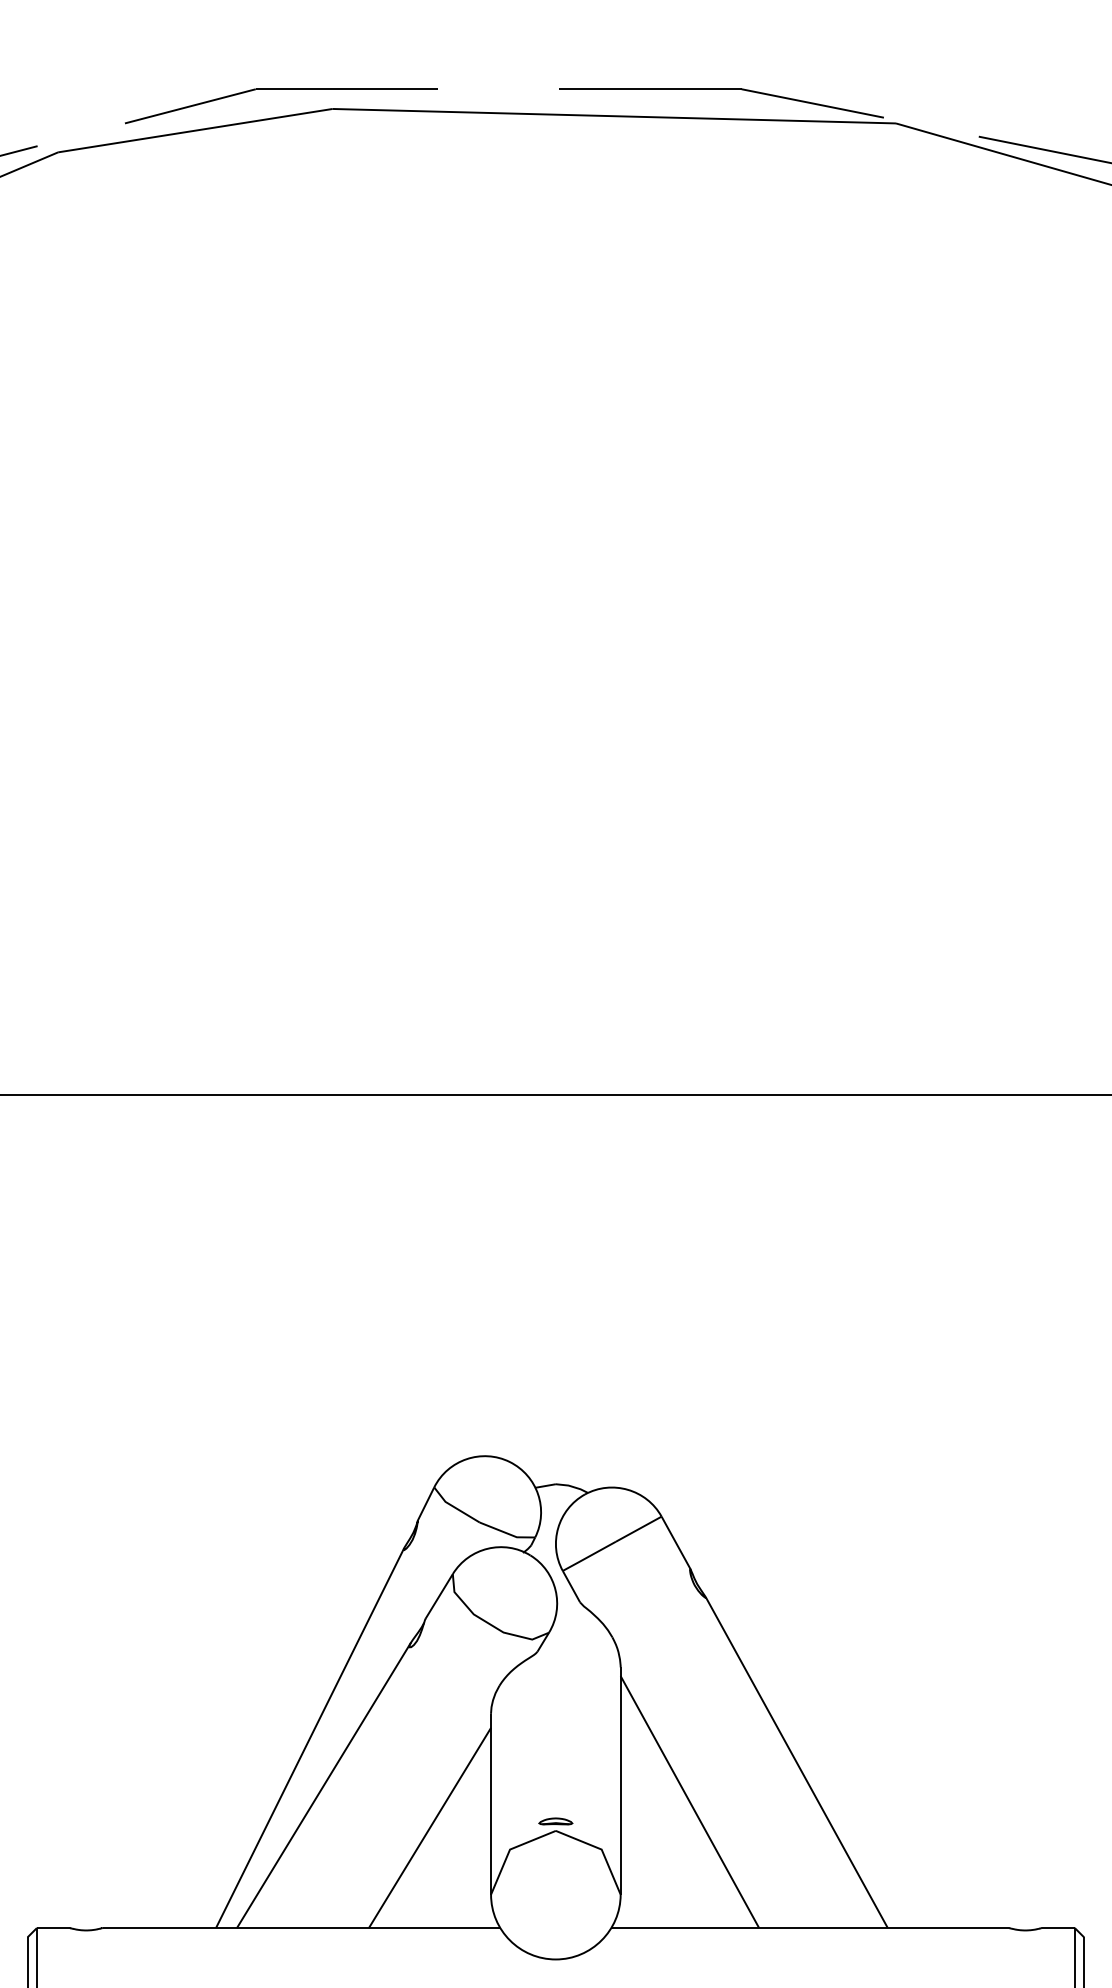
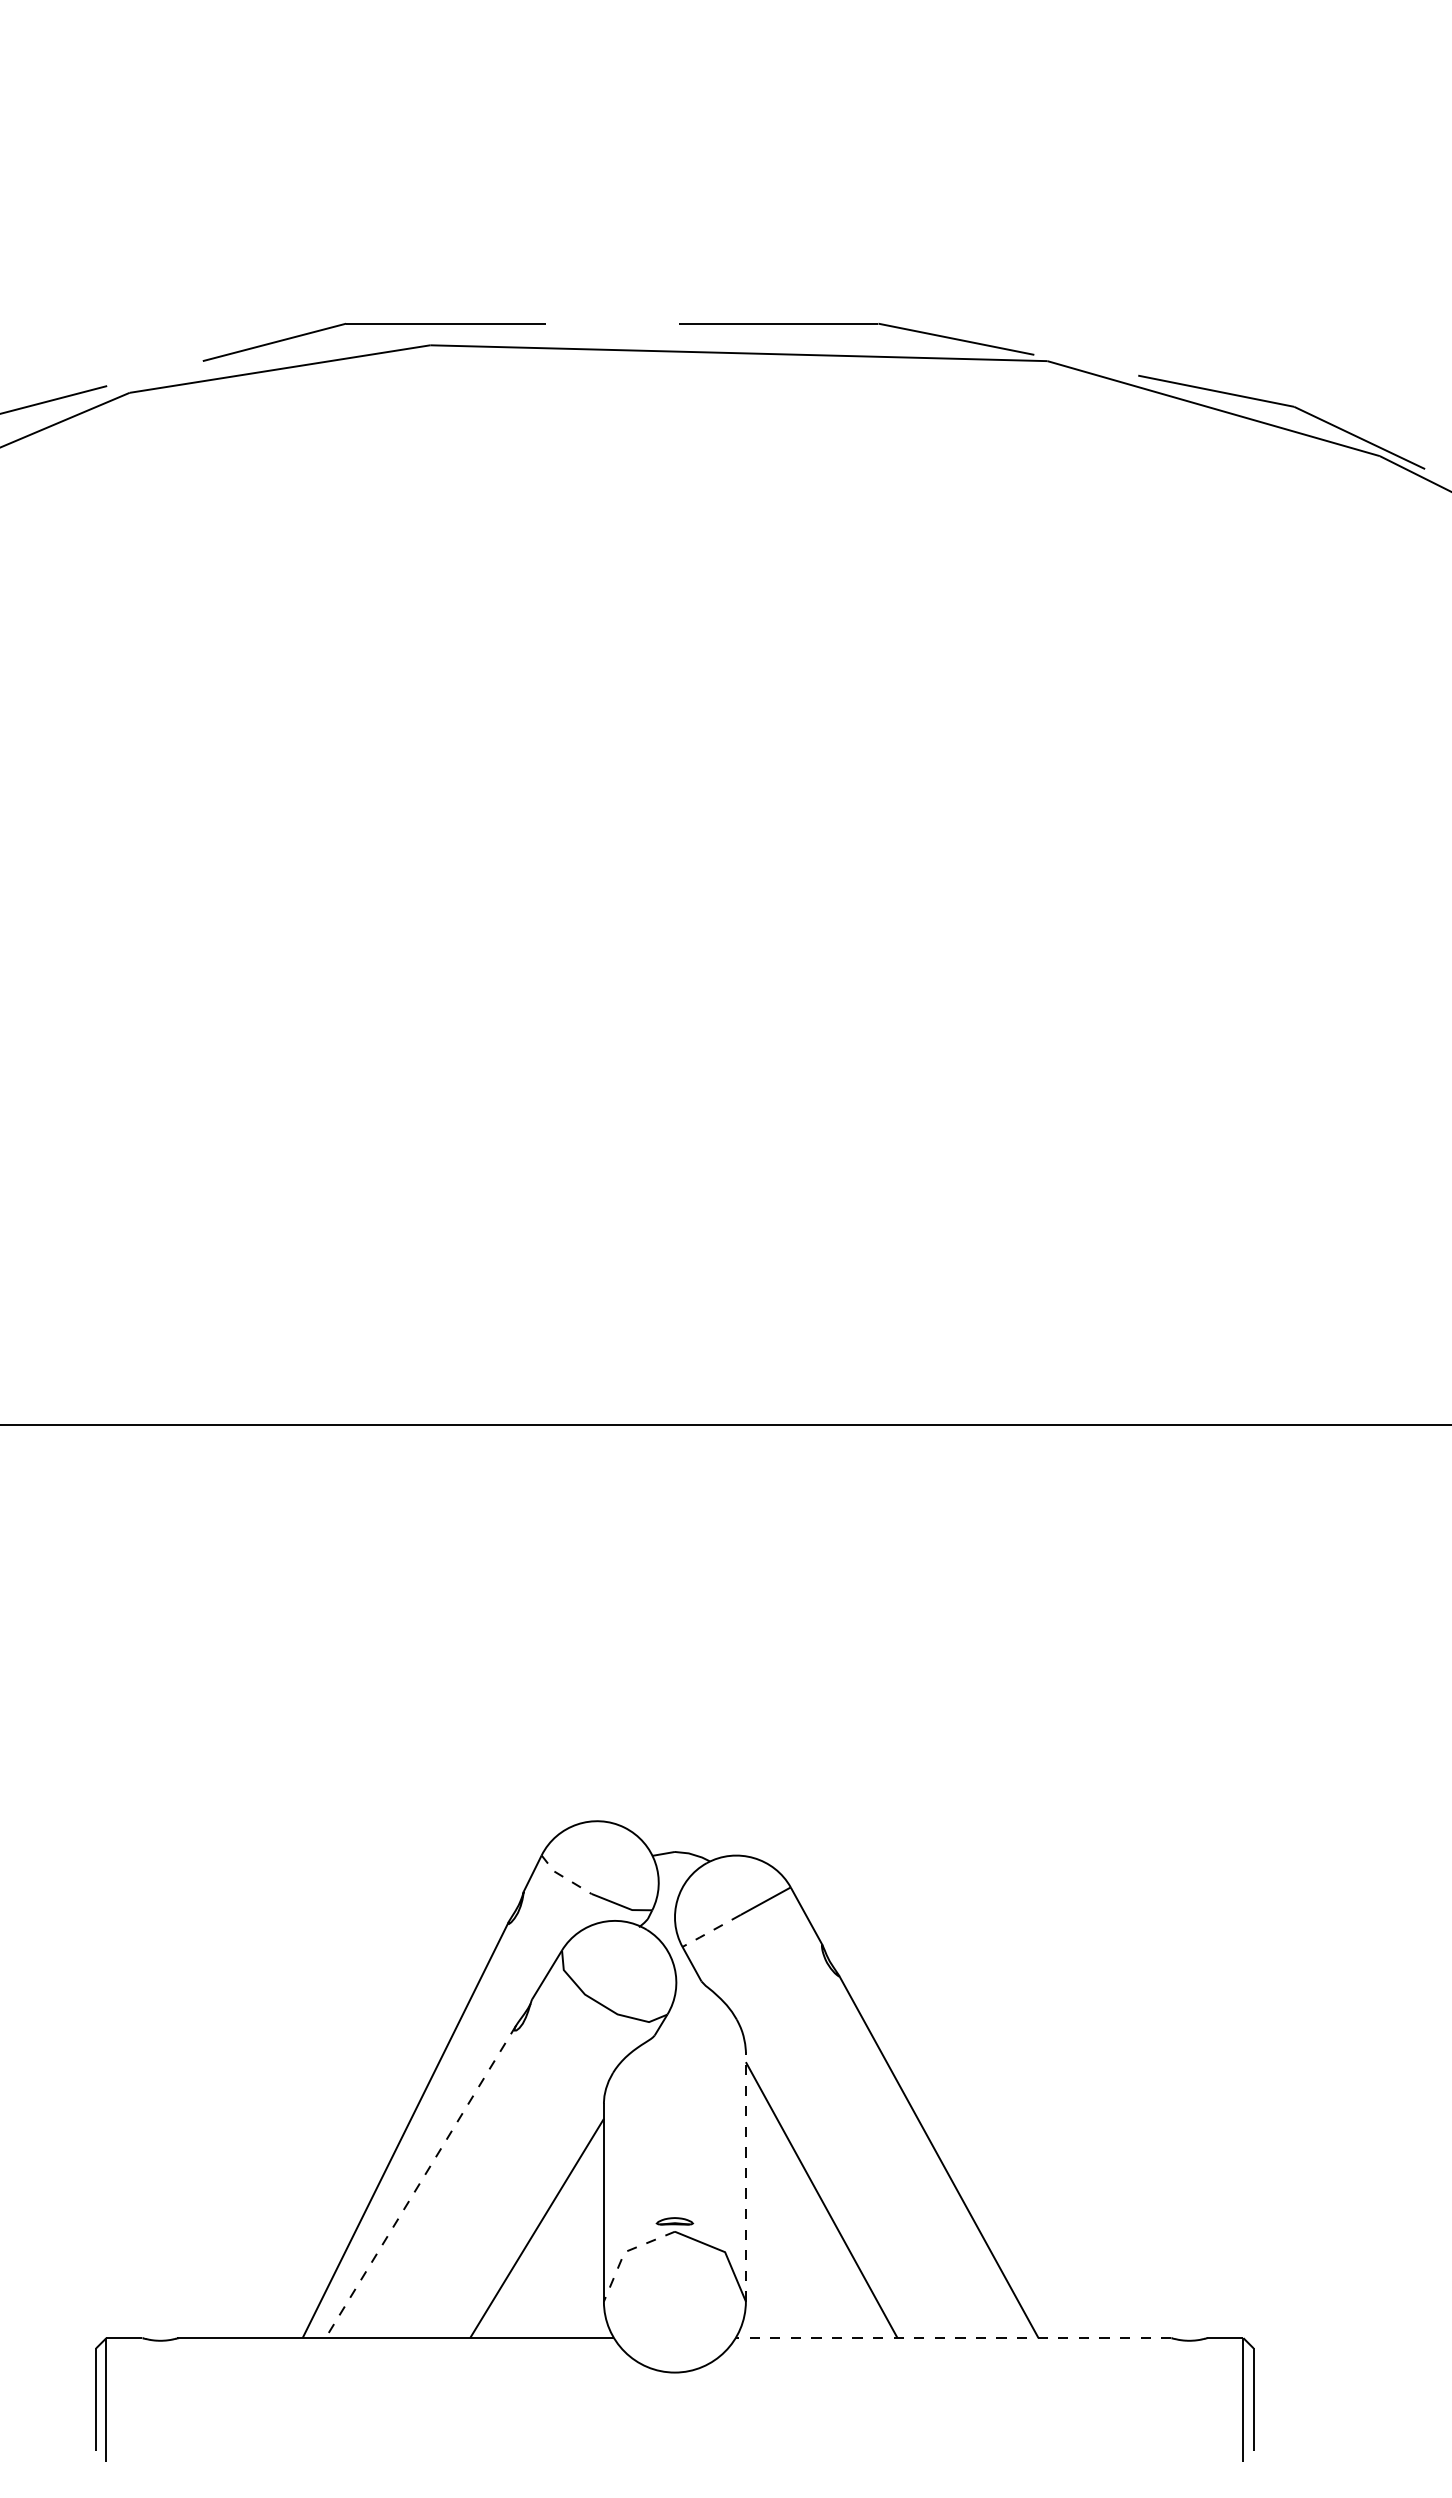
line: (454, 1506) -> (563, 1876), solid -> dashed
line: (589, 1556) -> (711, 1931), solid -> dashed
line: (620, 1781) -> (745, 2177), solid -> dashed
line: (323, 1785) -> (420, 2182), solid -> dashed
line: (509, 1849) -> (624, 2252), solid -> dashed
line: (810, 1928) -> (953, 2338), solid -> dashed

